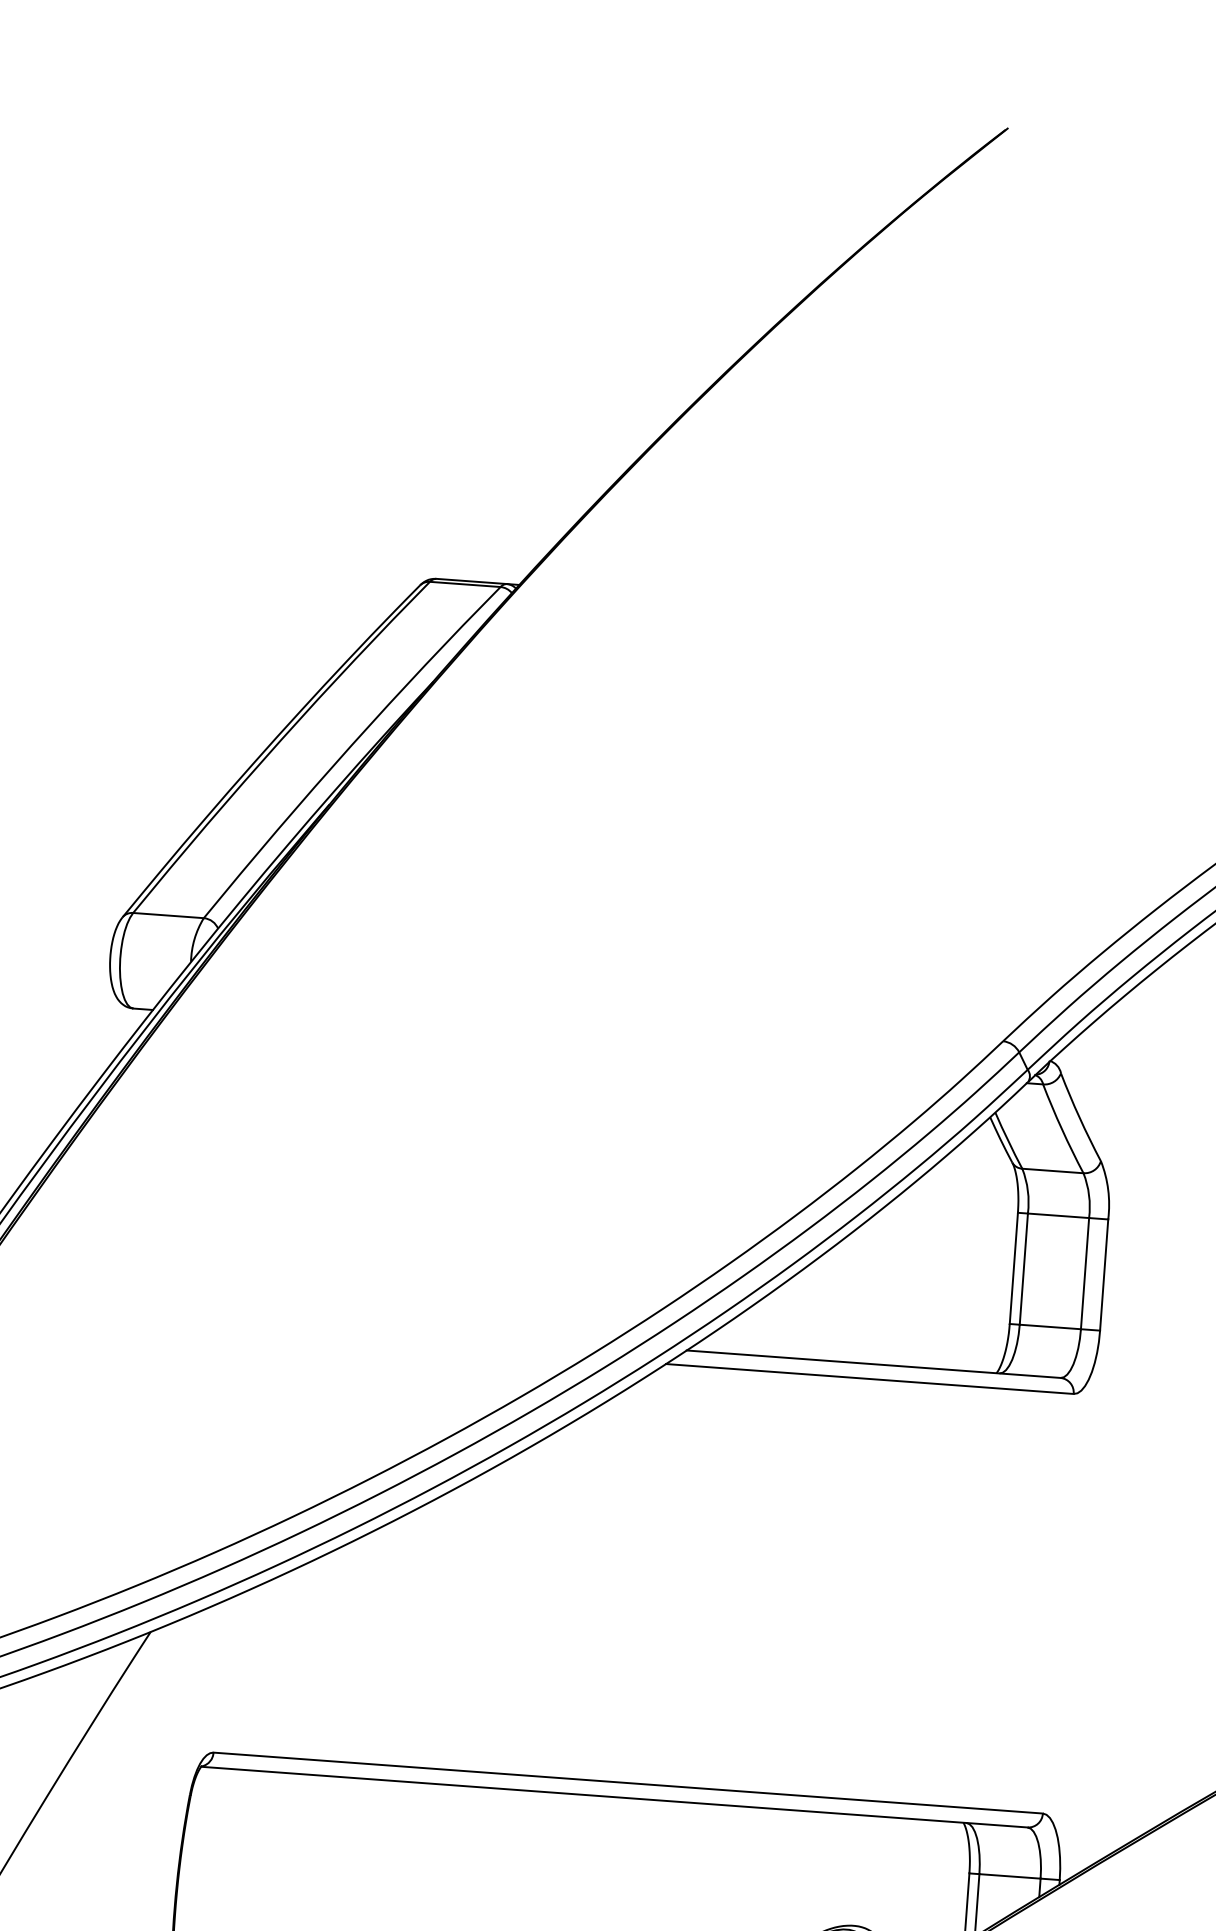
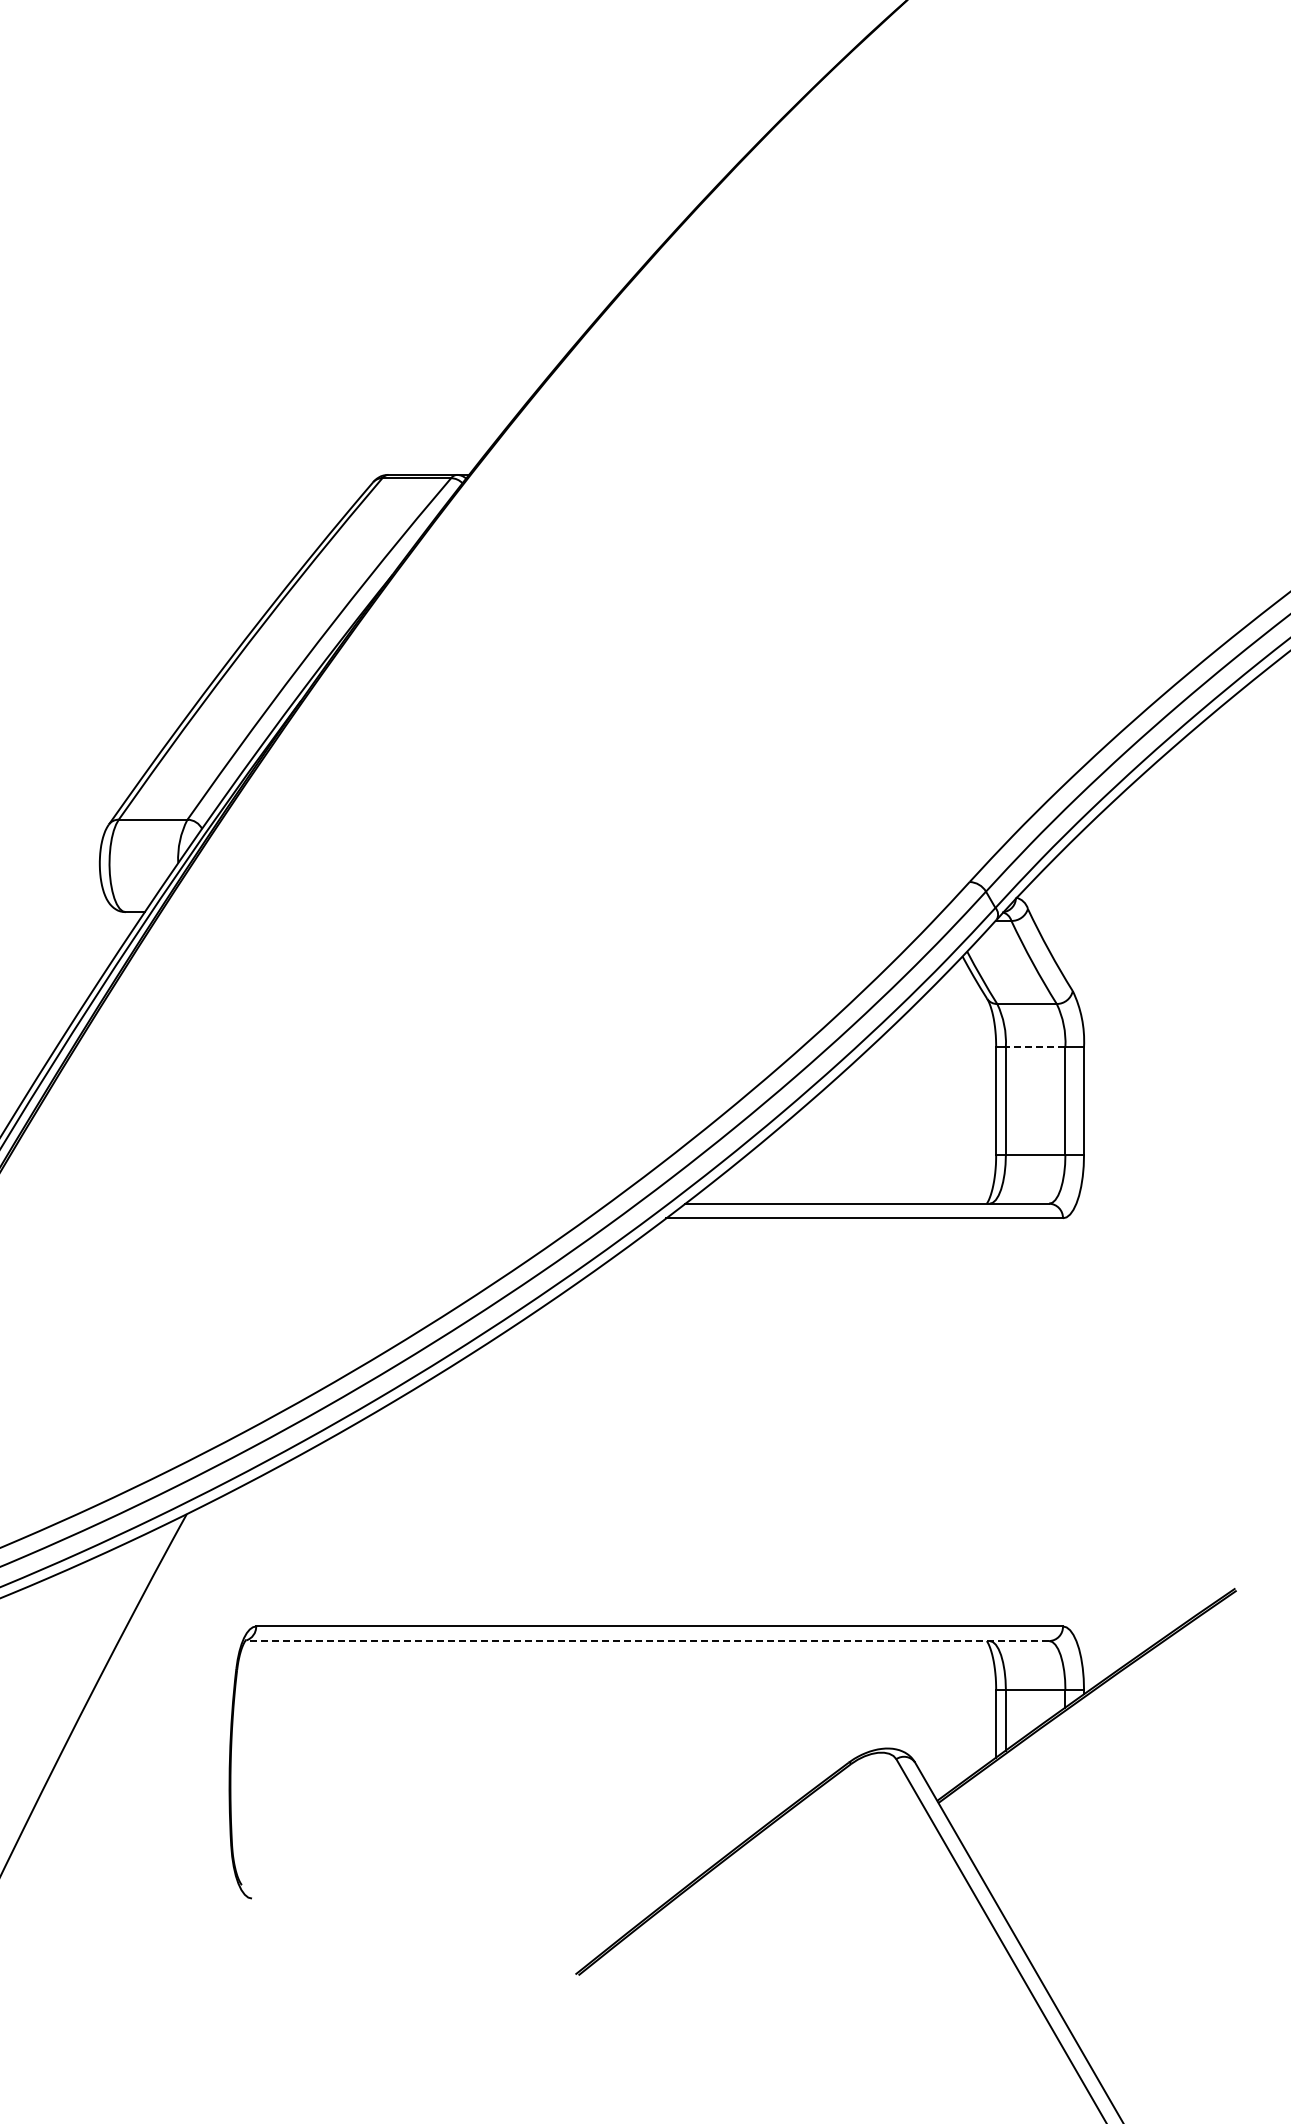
line: (1058, 1215) -> (1035, 1046), solid -> dashed
line: (614, 1797) -> (647, 1641), solid -> dashed

